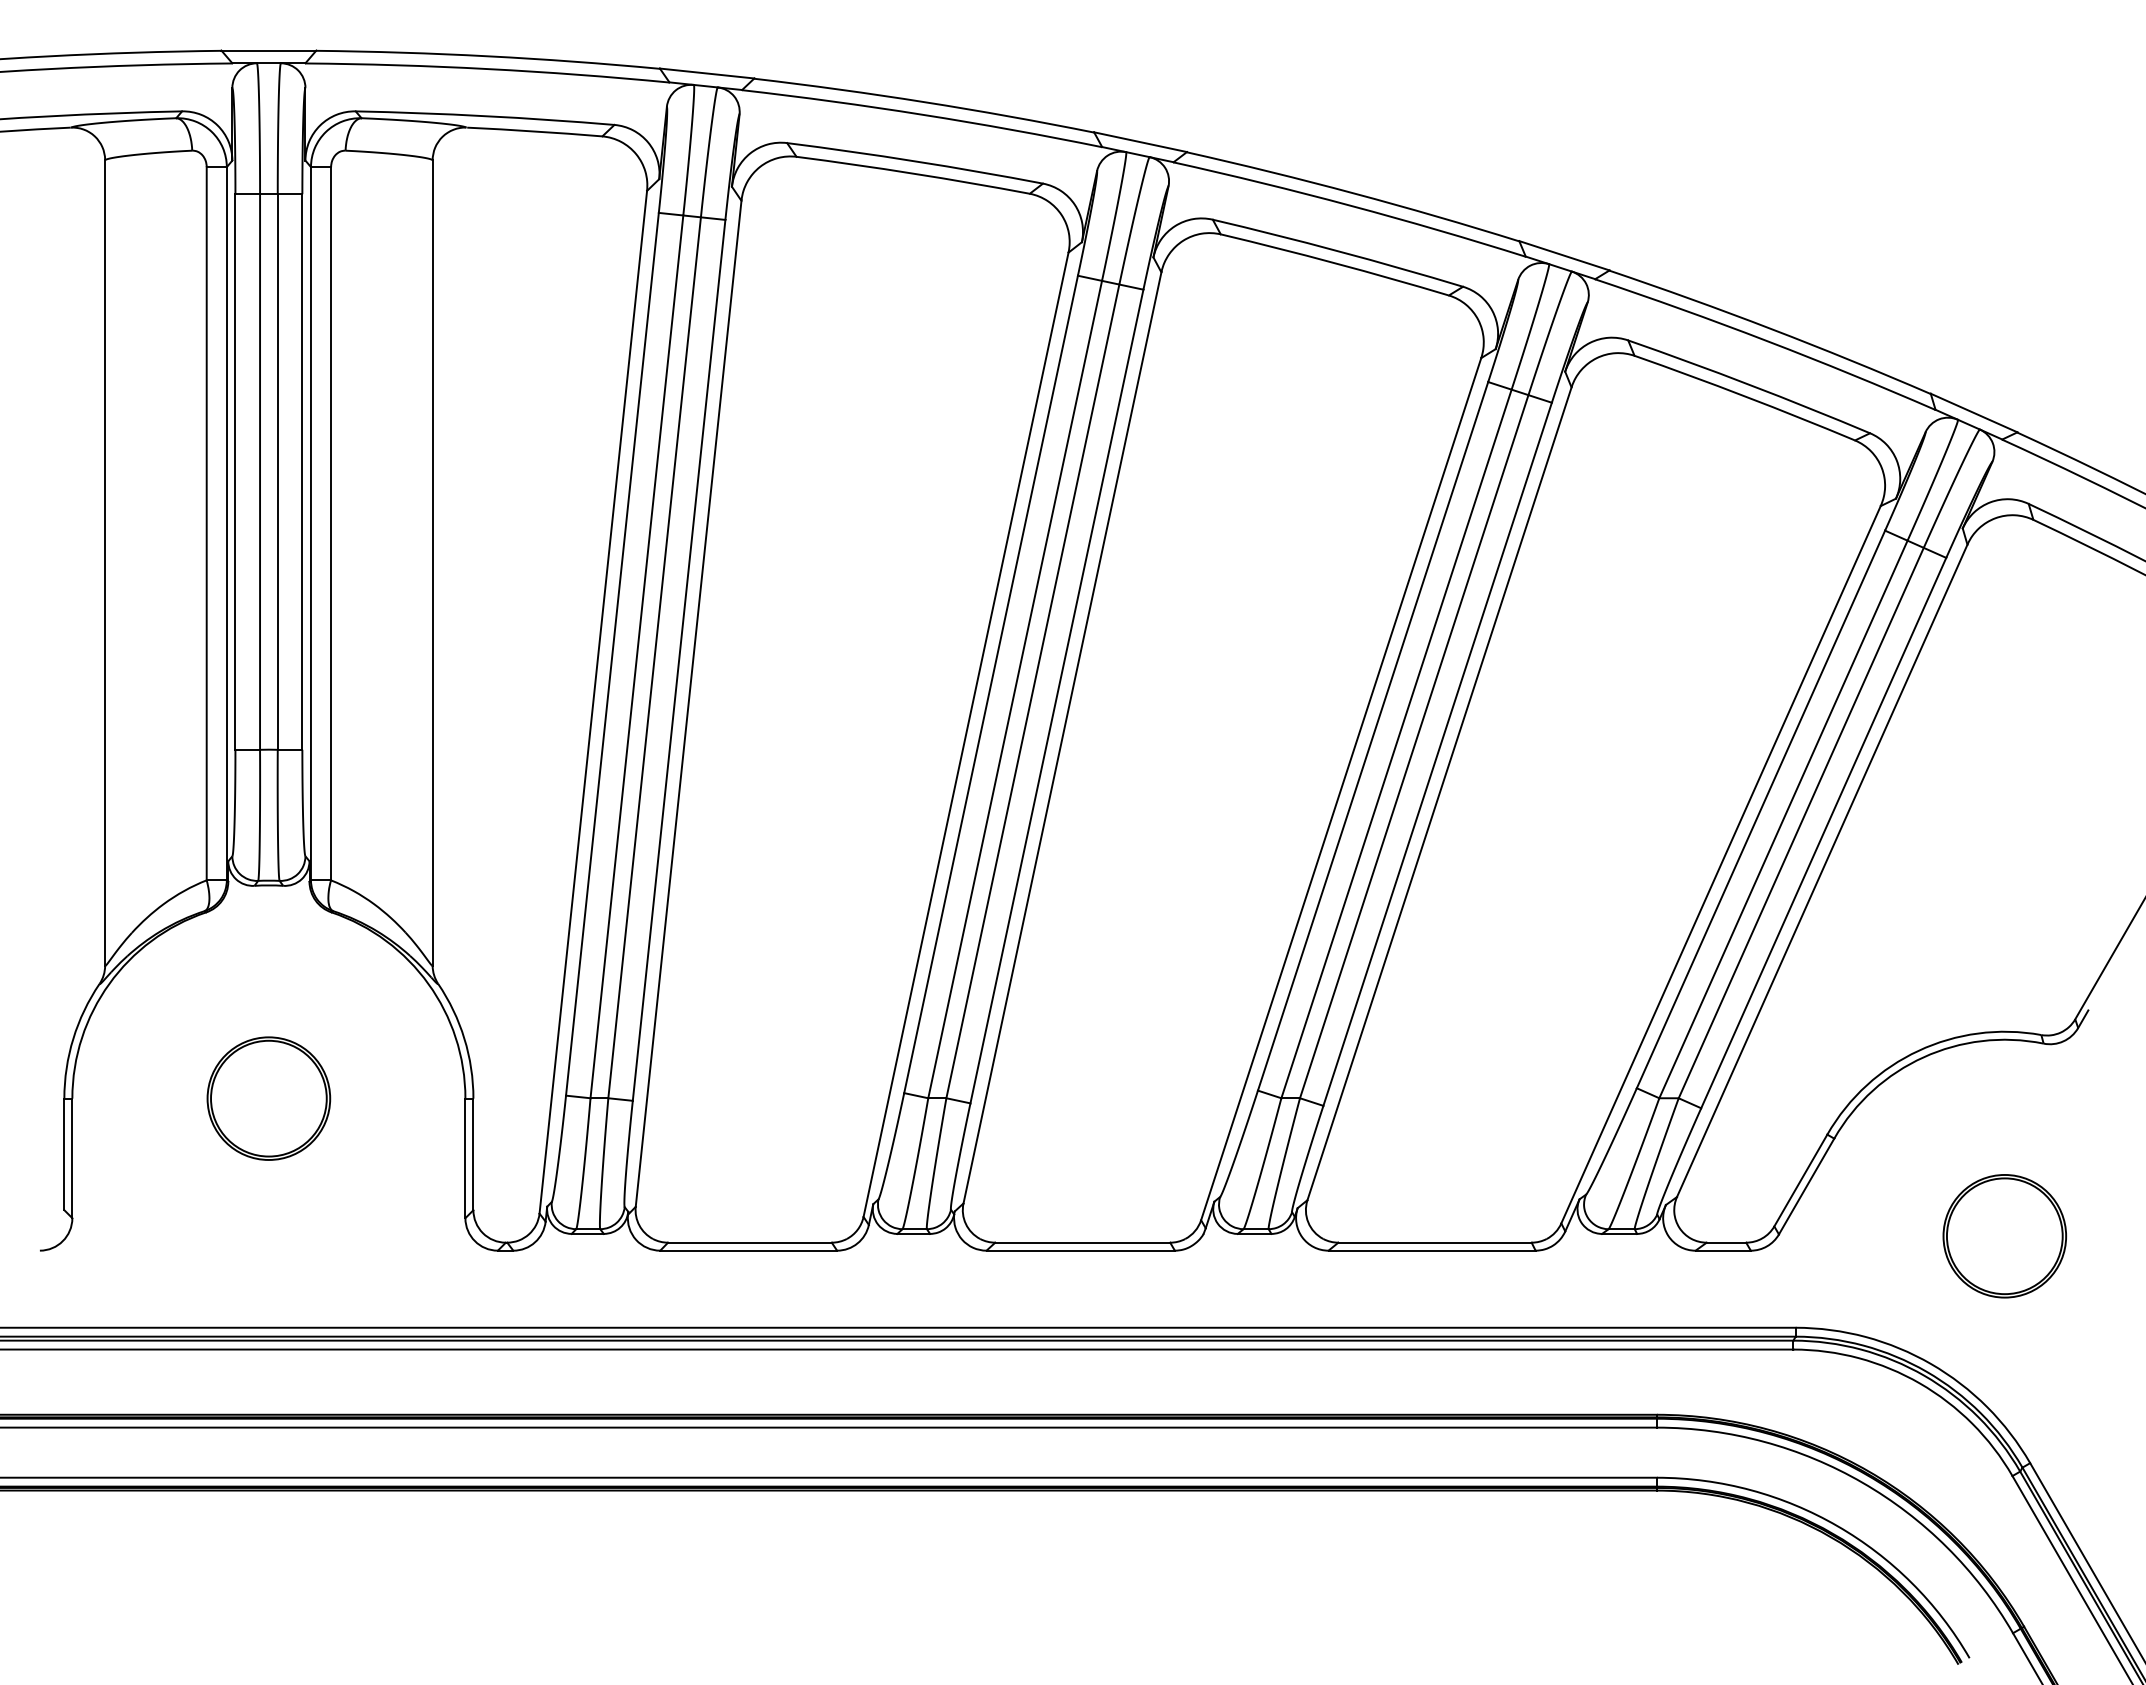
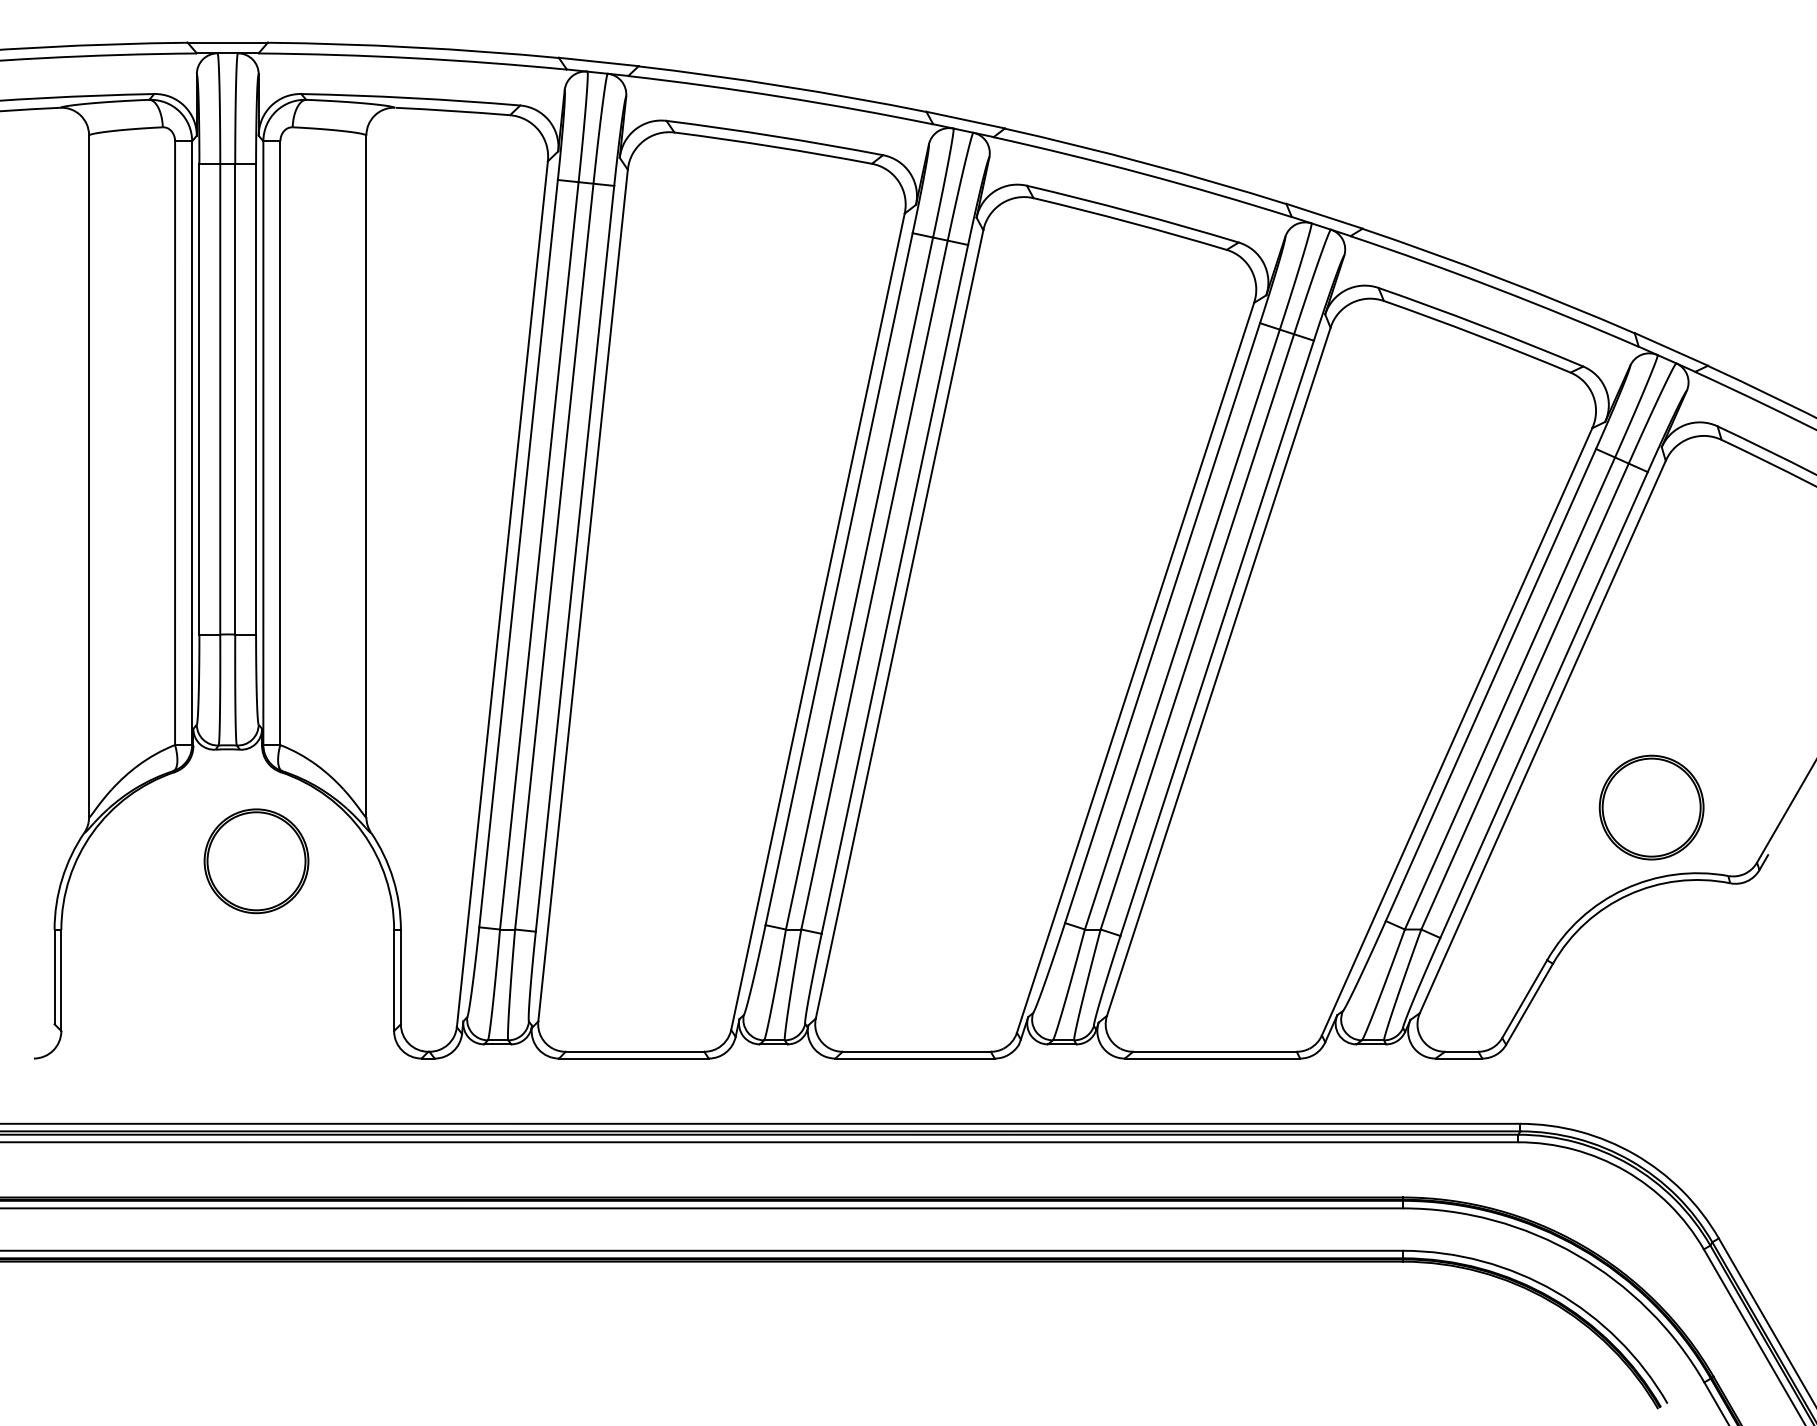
part: (268, 1098) -> (256, 861), moved
part: (2004, 1236) -> (1651, 807), moved

